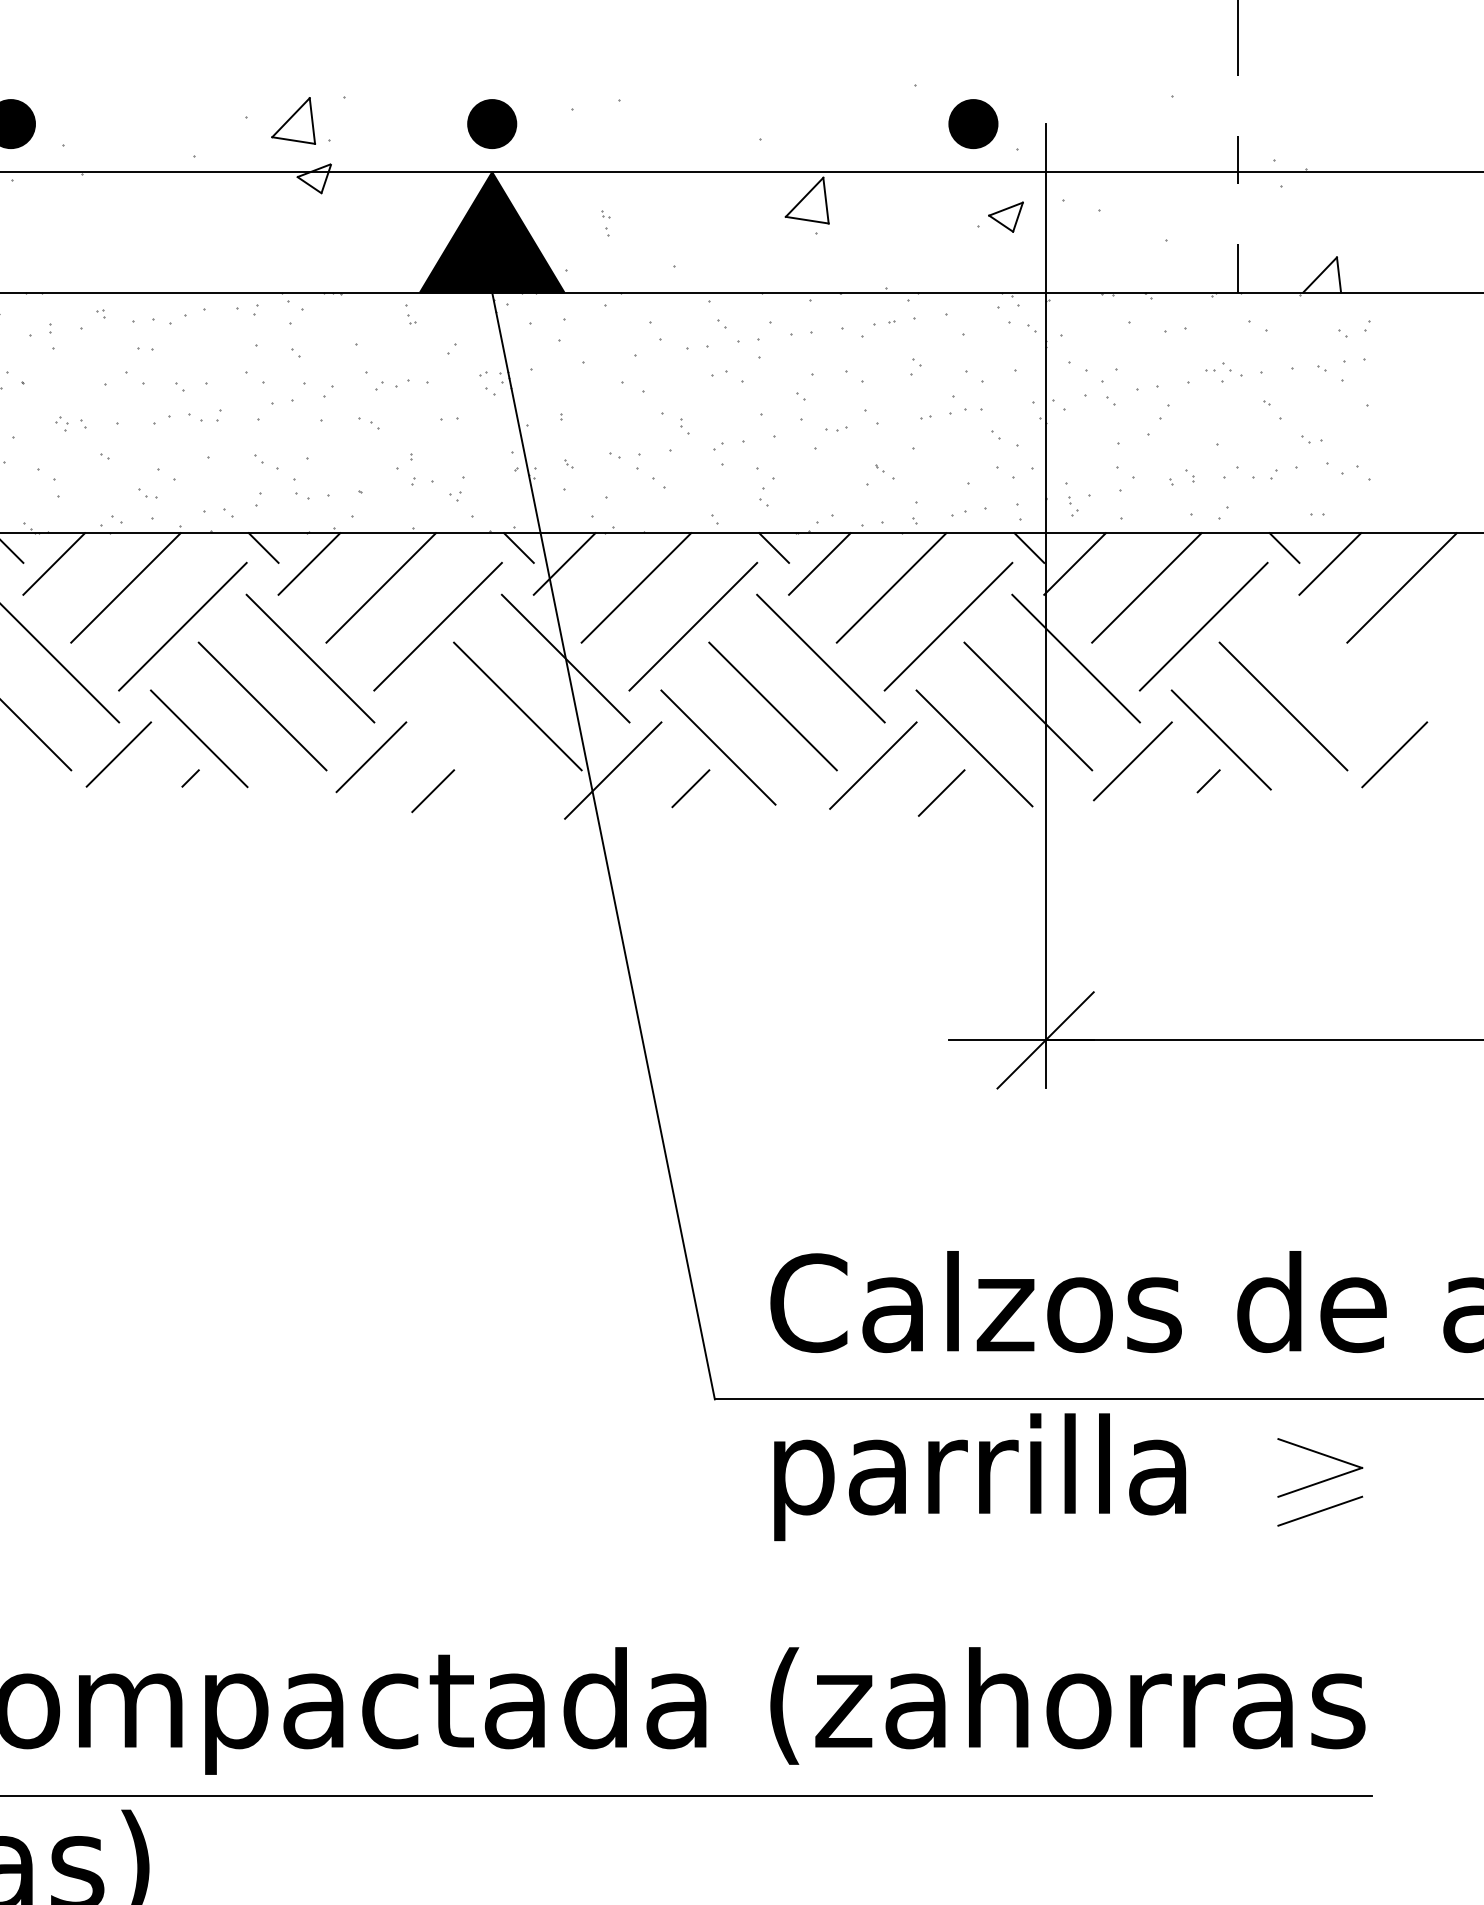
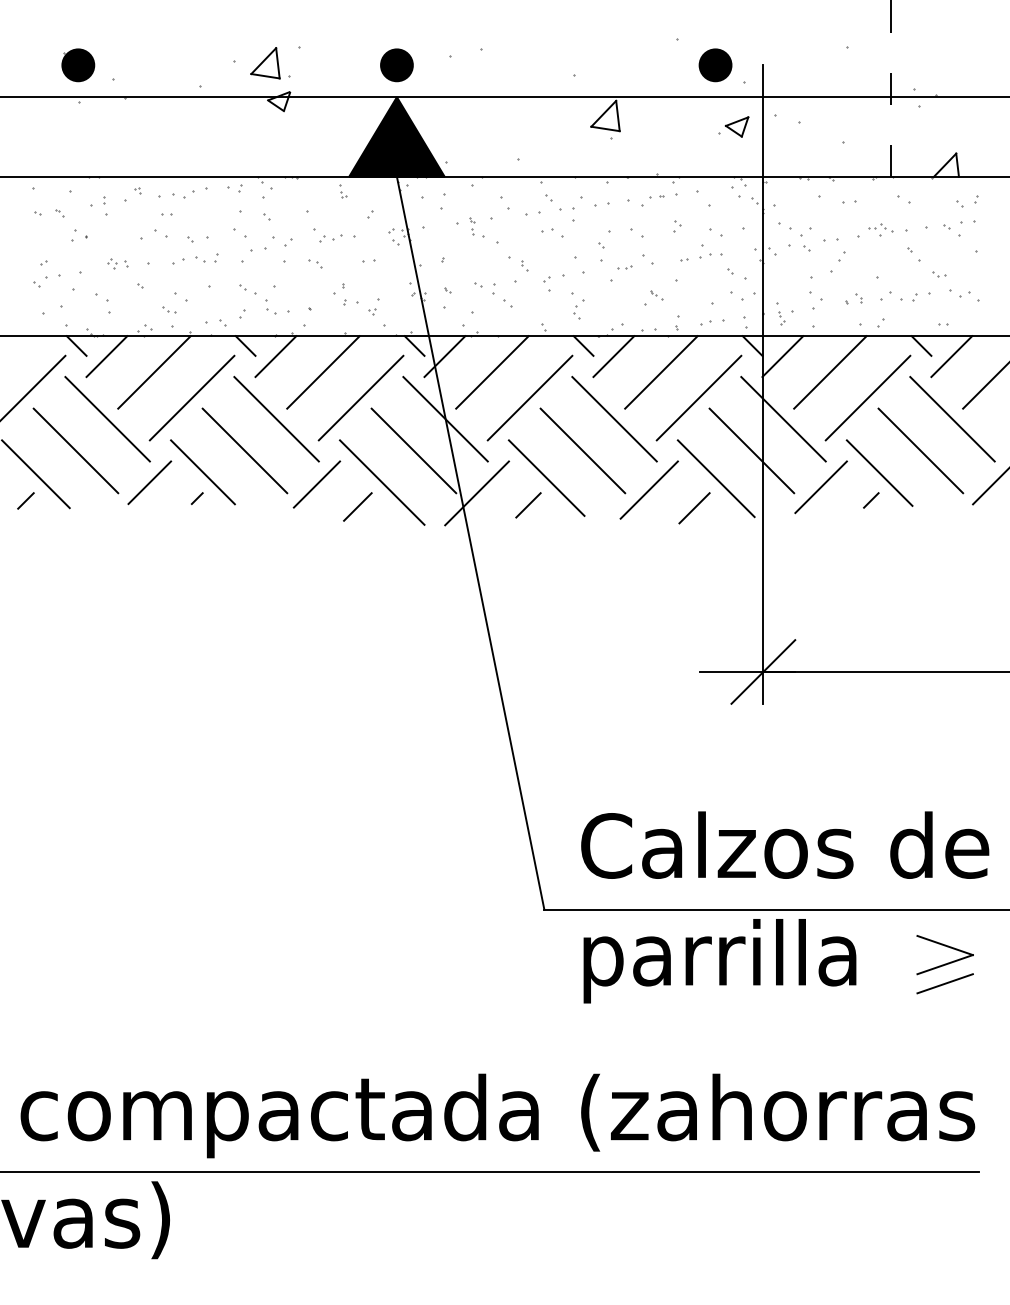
part: (606, 224) -> (472, 226), moved
line: (1331, 659) -> (952, 419), added
line: (470, 754) -> (382, 482), added

